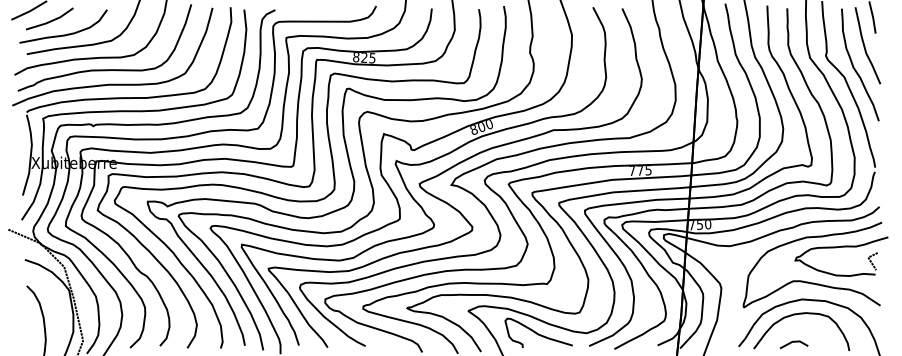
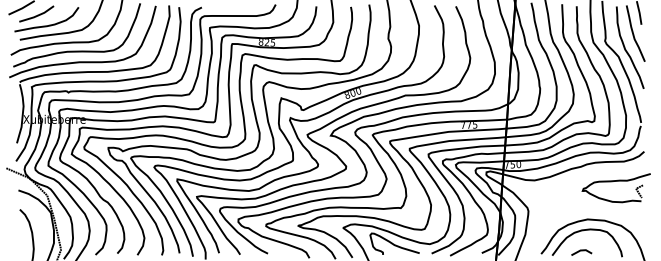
curve: (808, 281) -> (592, 206), removed

